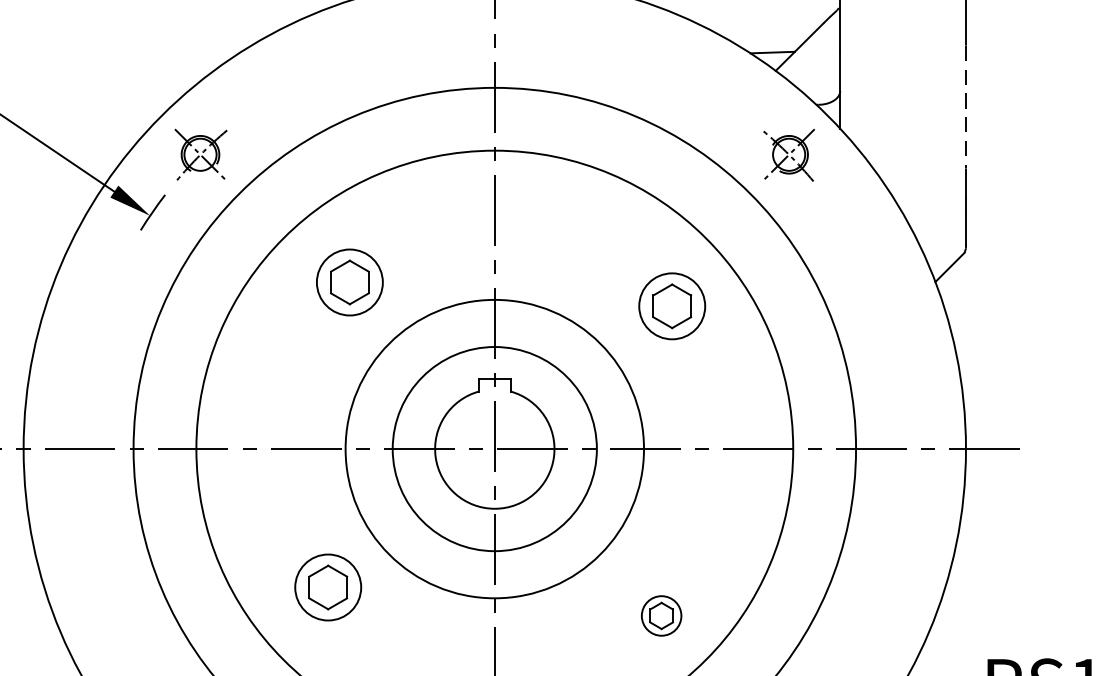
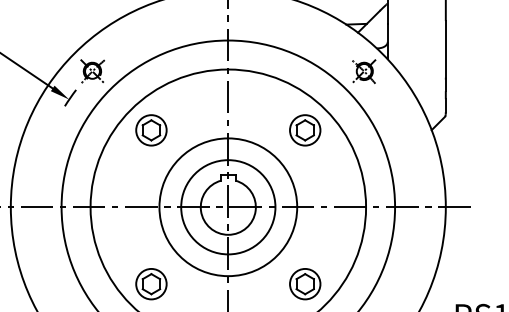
line: (965, 107) -> (445, 49), dashed -> solid
part: (350, 282) -> (151, 130), moved
part: (672, 306) -> (305, 130), moved
part: (328, 588) -> (151, 284), moved
part: (661, 616) -> (305, 284), size x1.67

